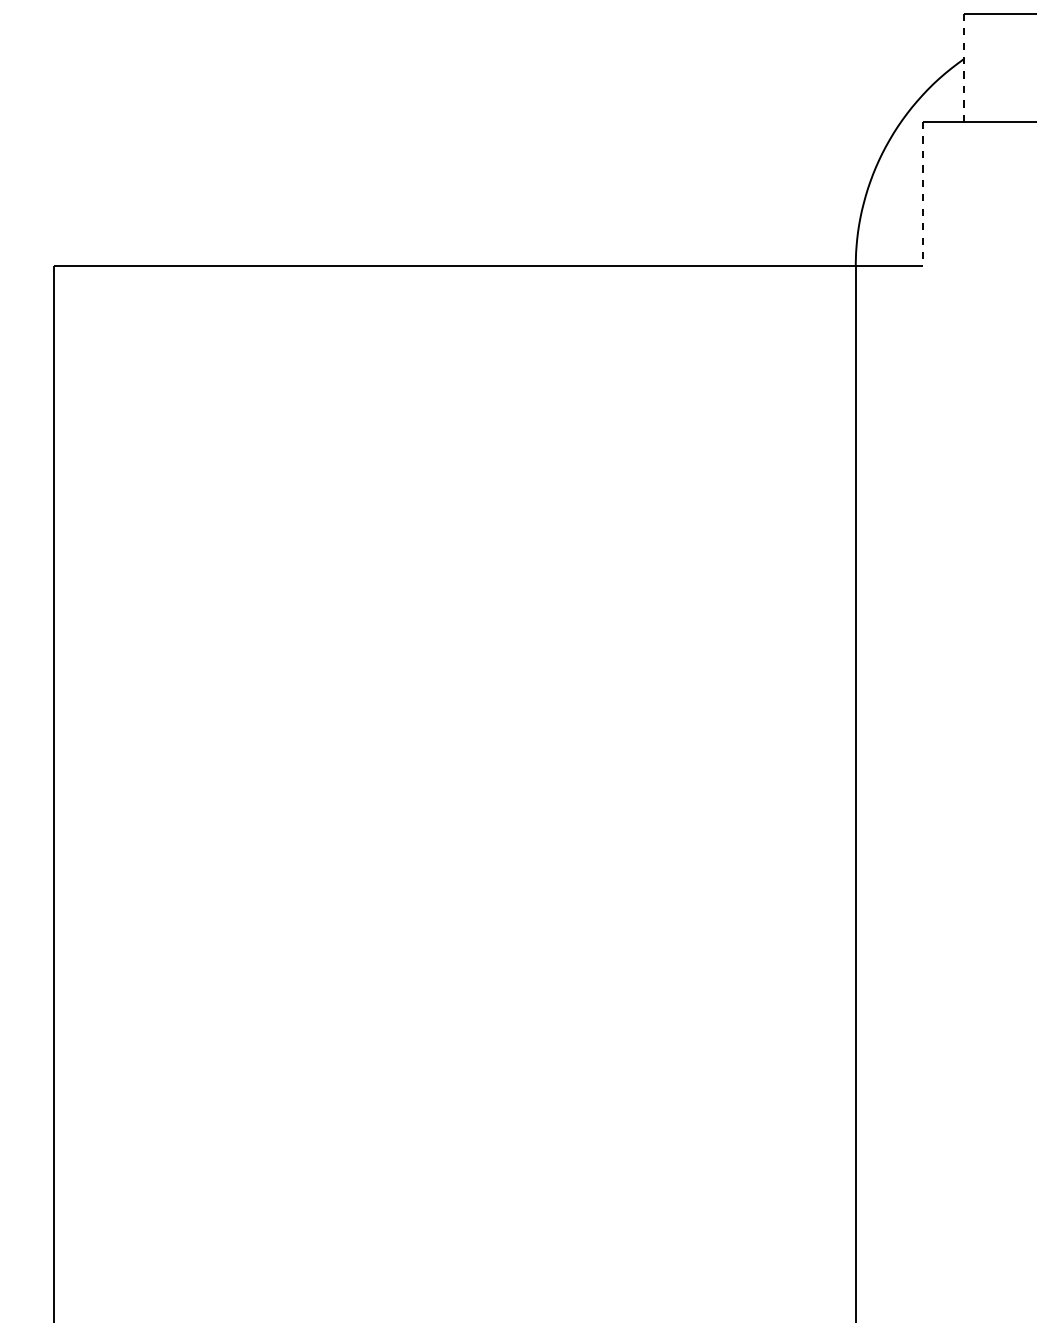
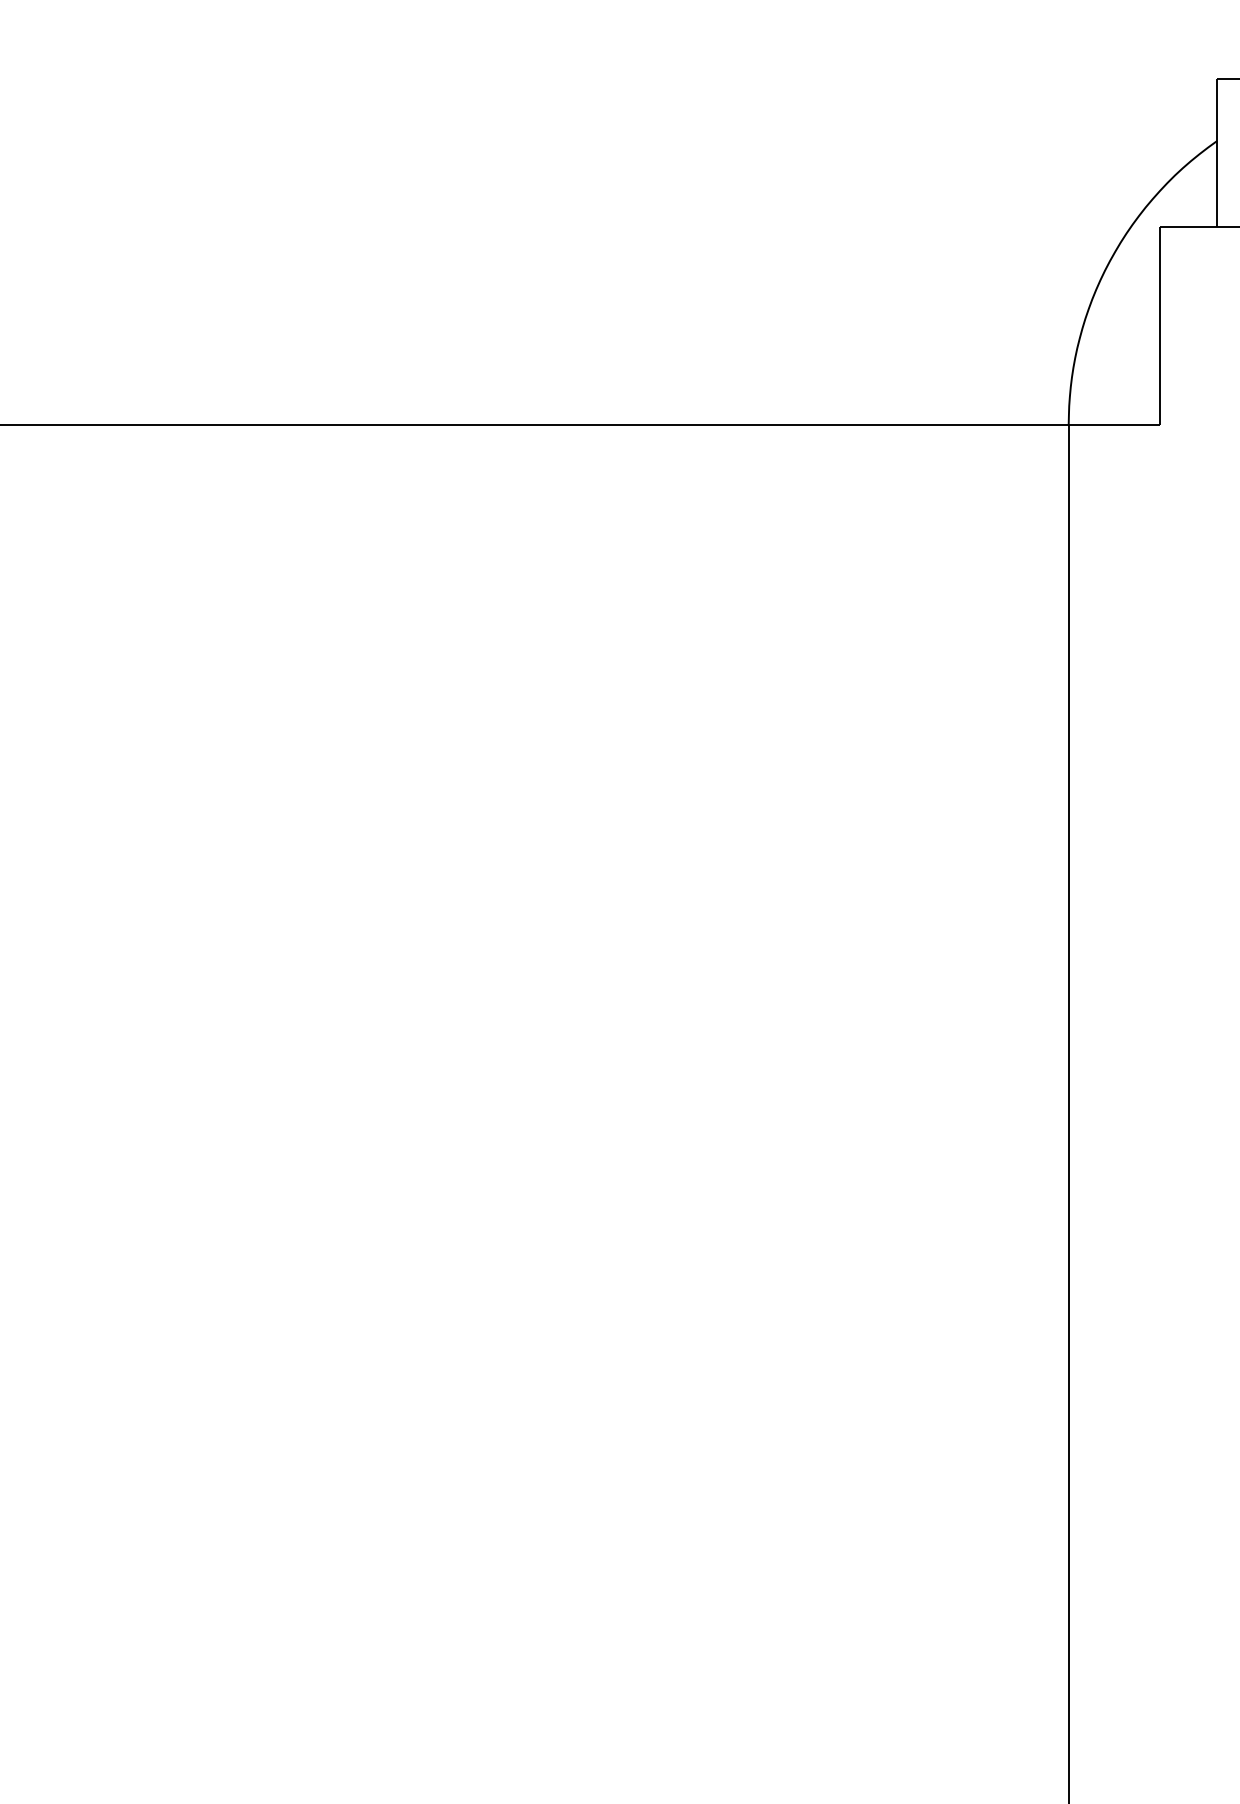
line: (964, 68) -> (1217, 154), dashed -> solid
line: (922, 194) -> (1160, 326), dashed -> solid

